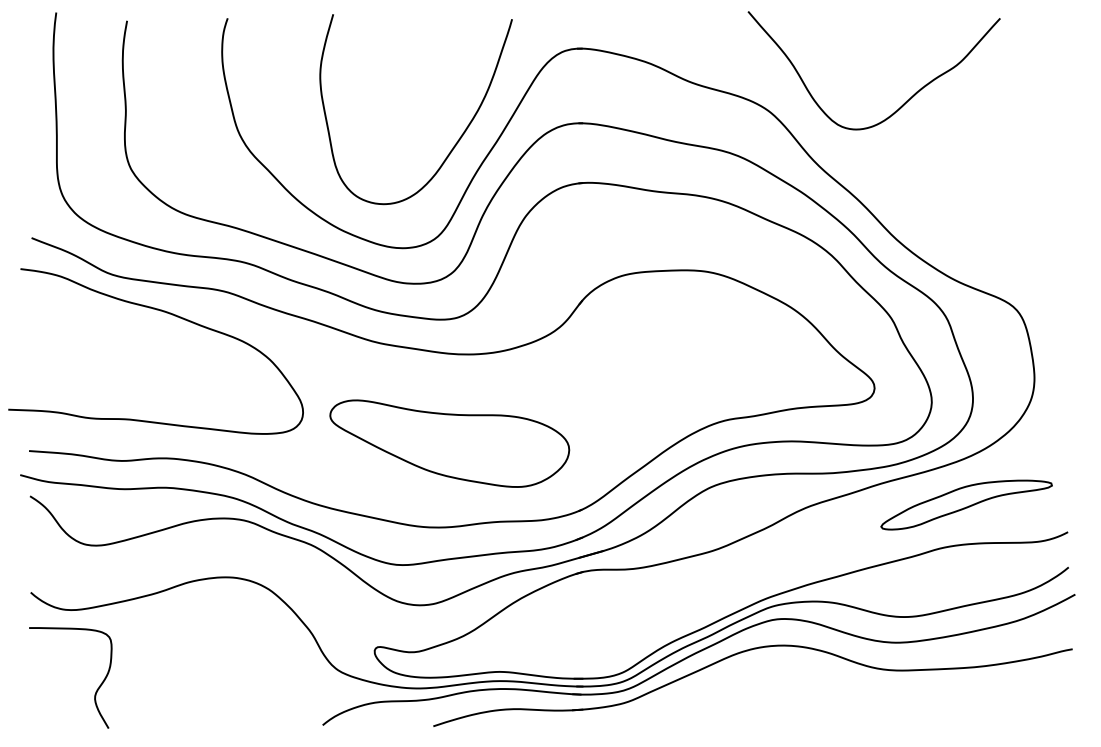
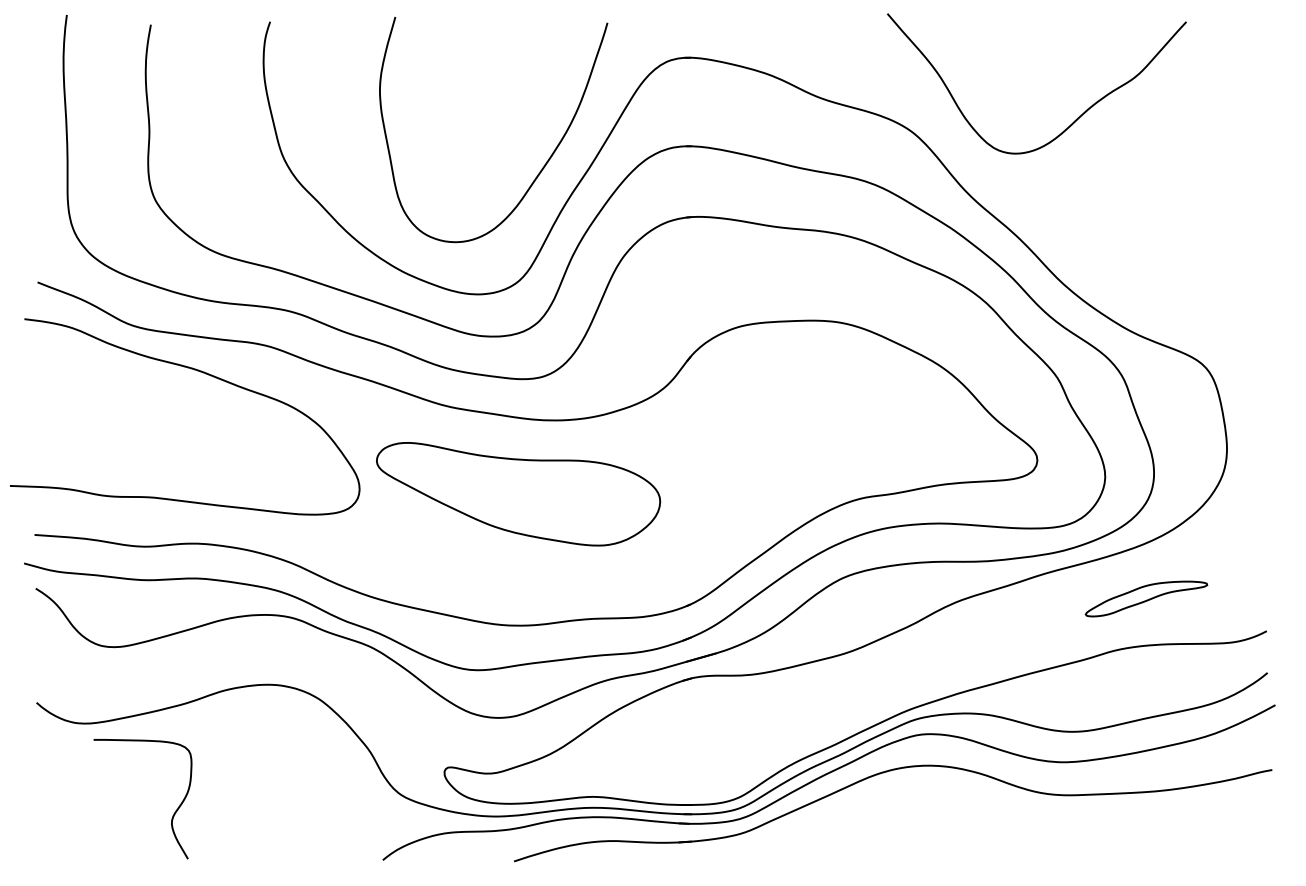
part: (449, 443) -> (518, 494), moved
part: (966, 504) -> (1146, 598), size x0.6
curve: (95, 691) -> (172, 815), moved

